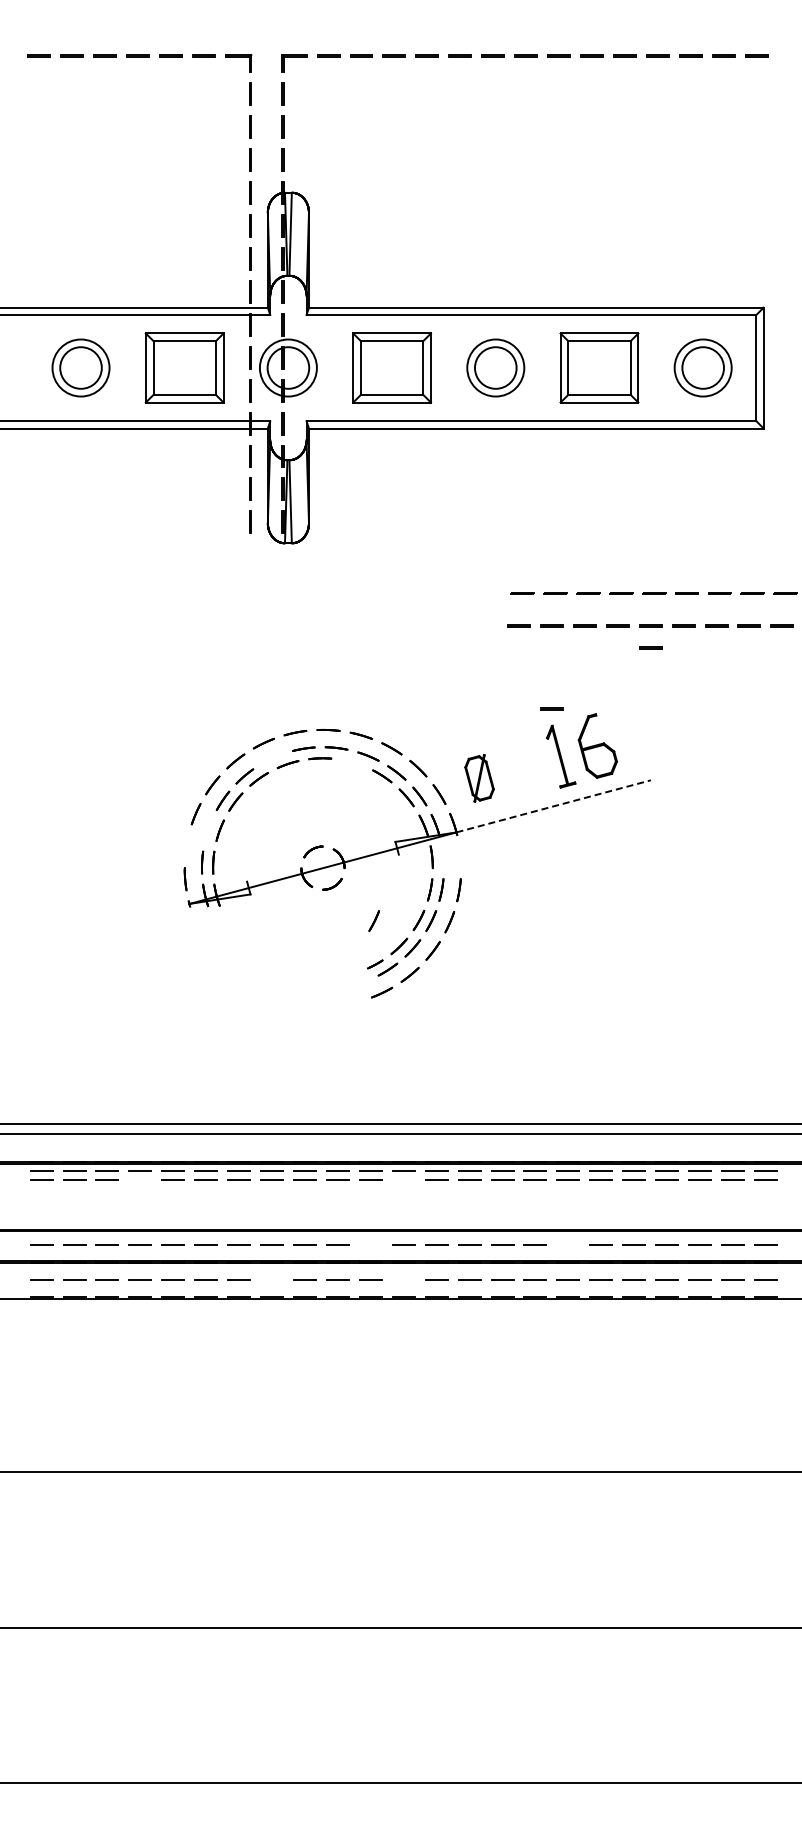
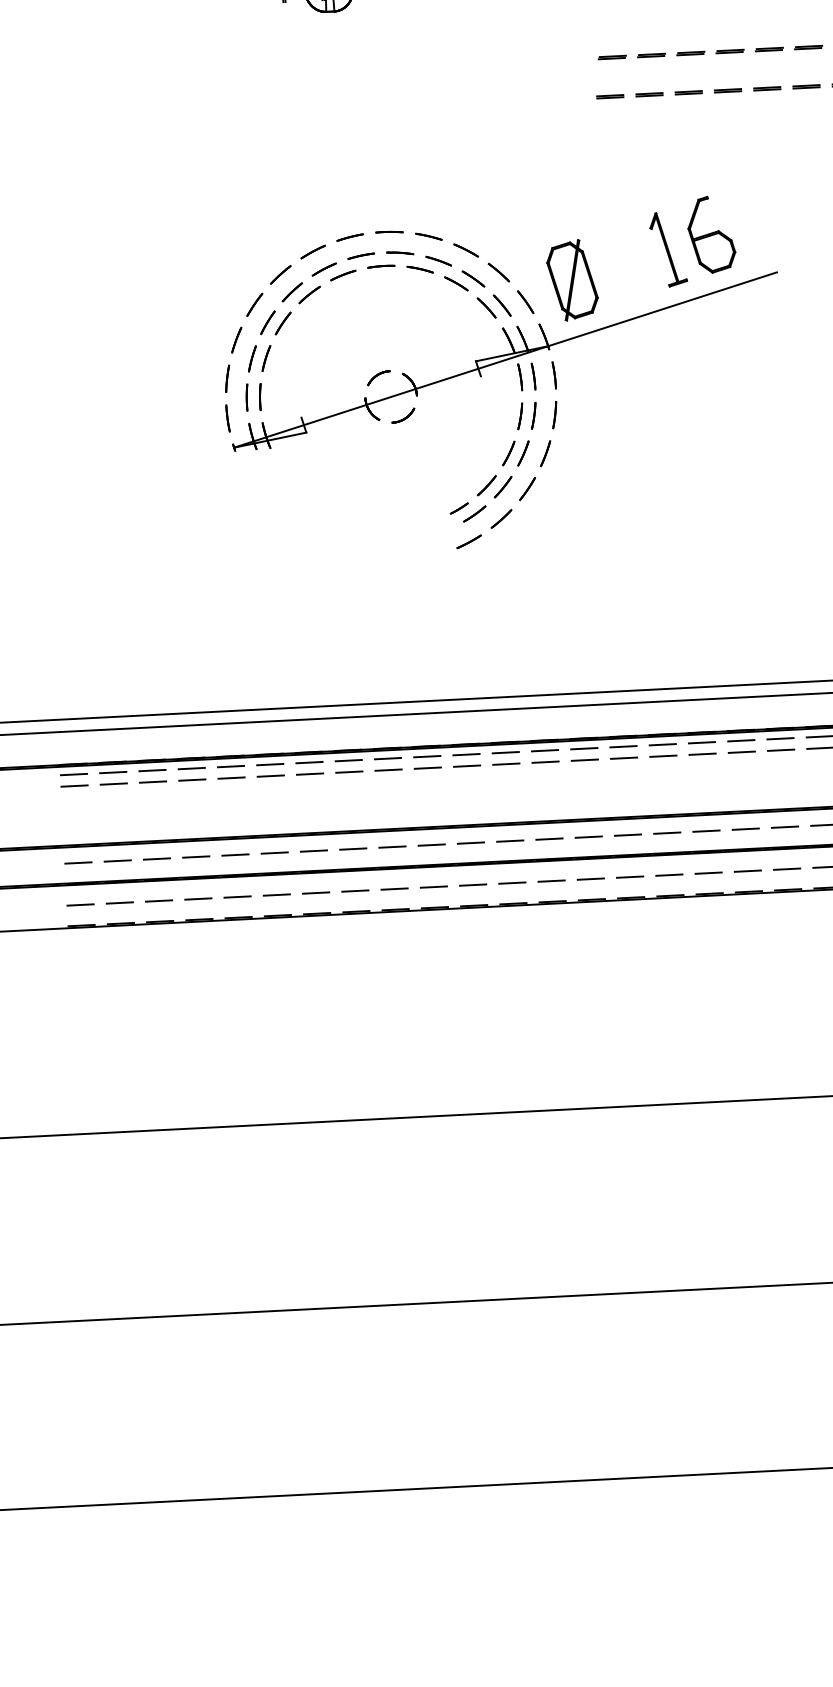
line: (650, 647) -> (768, 114), removed
line: (551, 708) -> (653, 192), removed
line: (272, 758) -> (324, 269), added
line: (352, 762) -> (419, 269), added
part: (479, 778) -> (572, 280), size x1.43
line: (553, 806) -> (662, 309), dashed -> solid
line: (208, 830) -> (252, 358), added
line: (186, 845) -> (227, 378), added
line: (442, 857) -> (533, 377), added
line: (460, 857) -> (554, 375), added
line: (374, 921) -> (455, 457), removed
line: (139, 1179) -> (191, 779), added
line: (403, 1179) -> (505, 763), added
line: (370, 1244) -> (470, 842), added
line: (567, 1244) -> (705, 830), added
line: (271, 1279) -> (354, 890), added
line: (403, 1279) -> (512, 882), added

